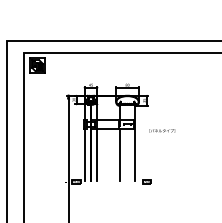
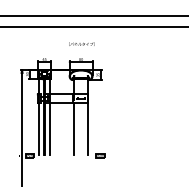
text: (162, 130) -> (82, 43), moved

